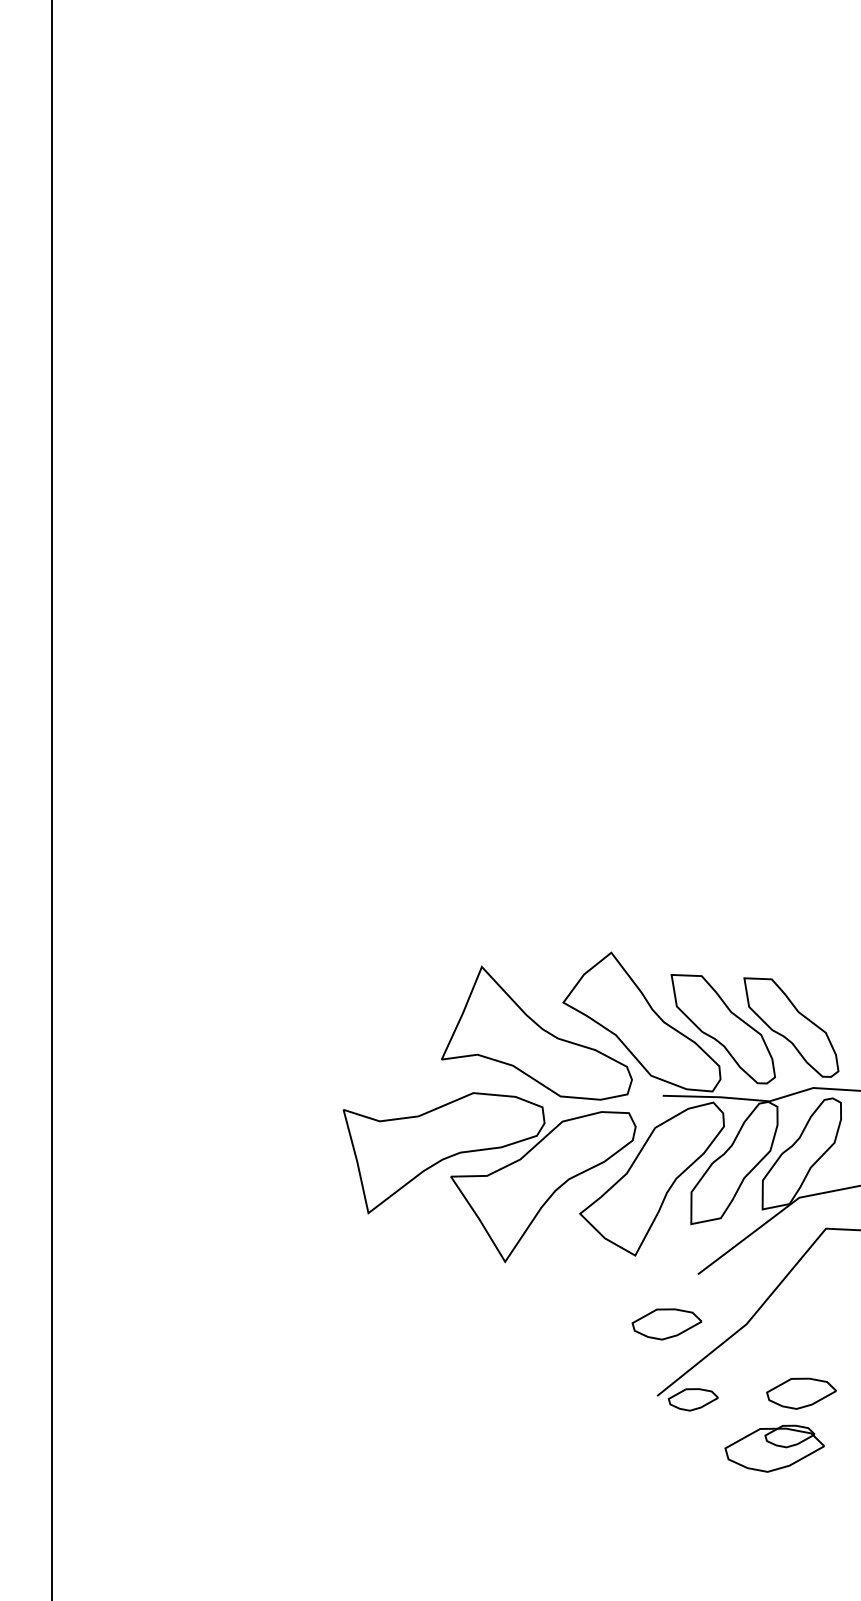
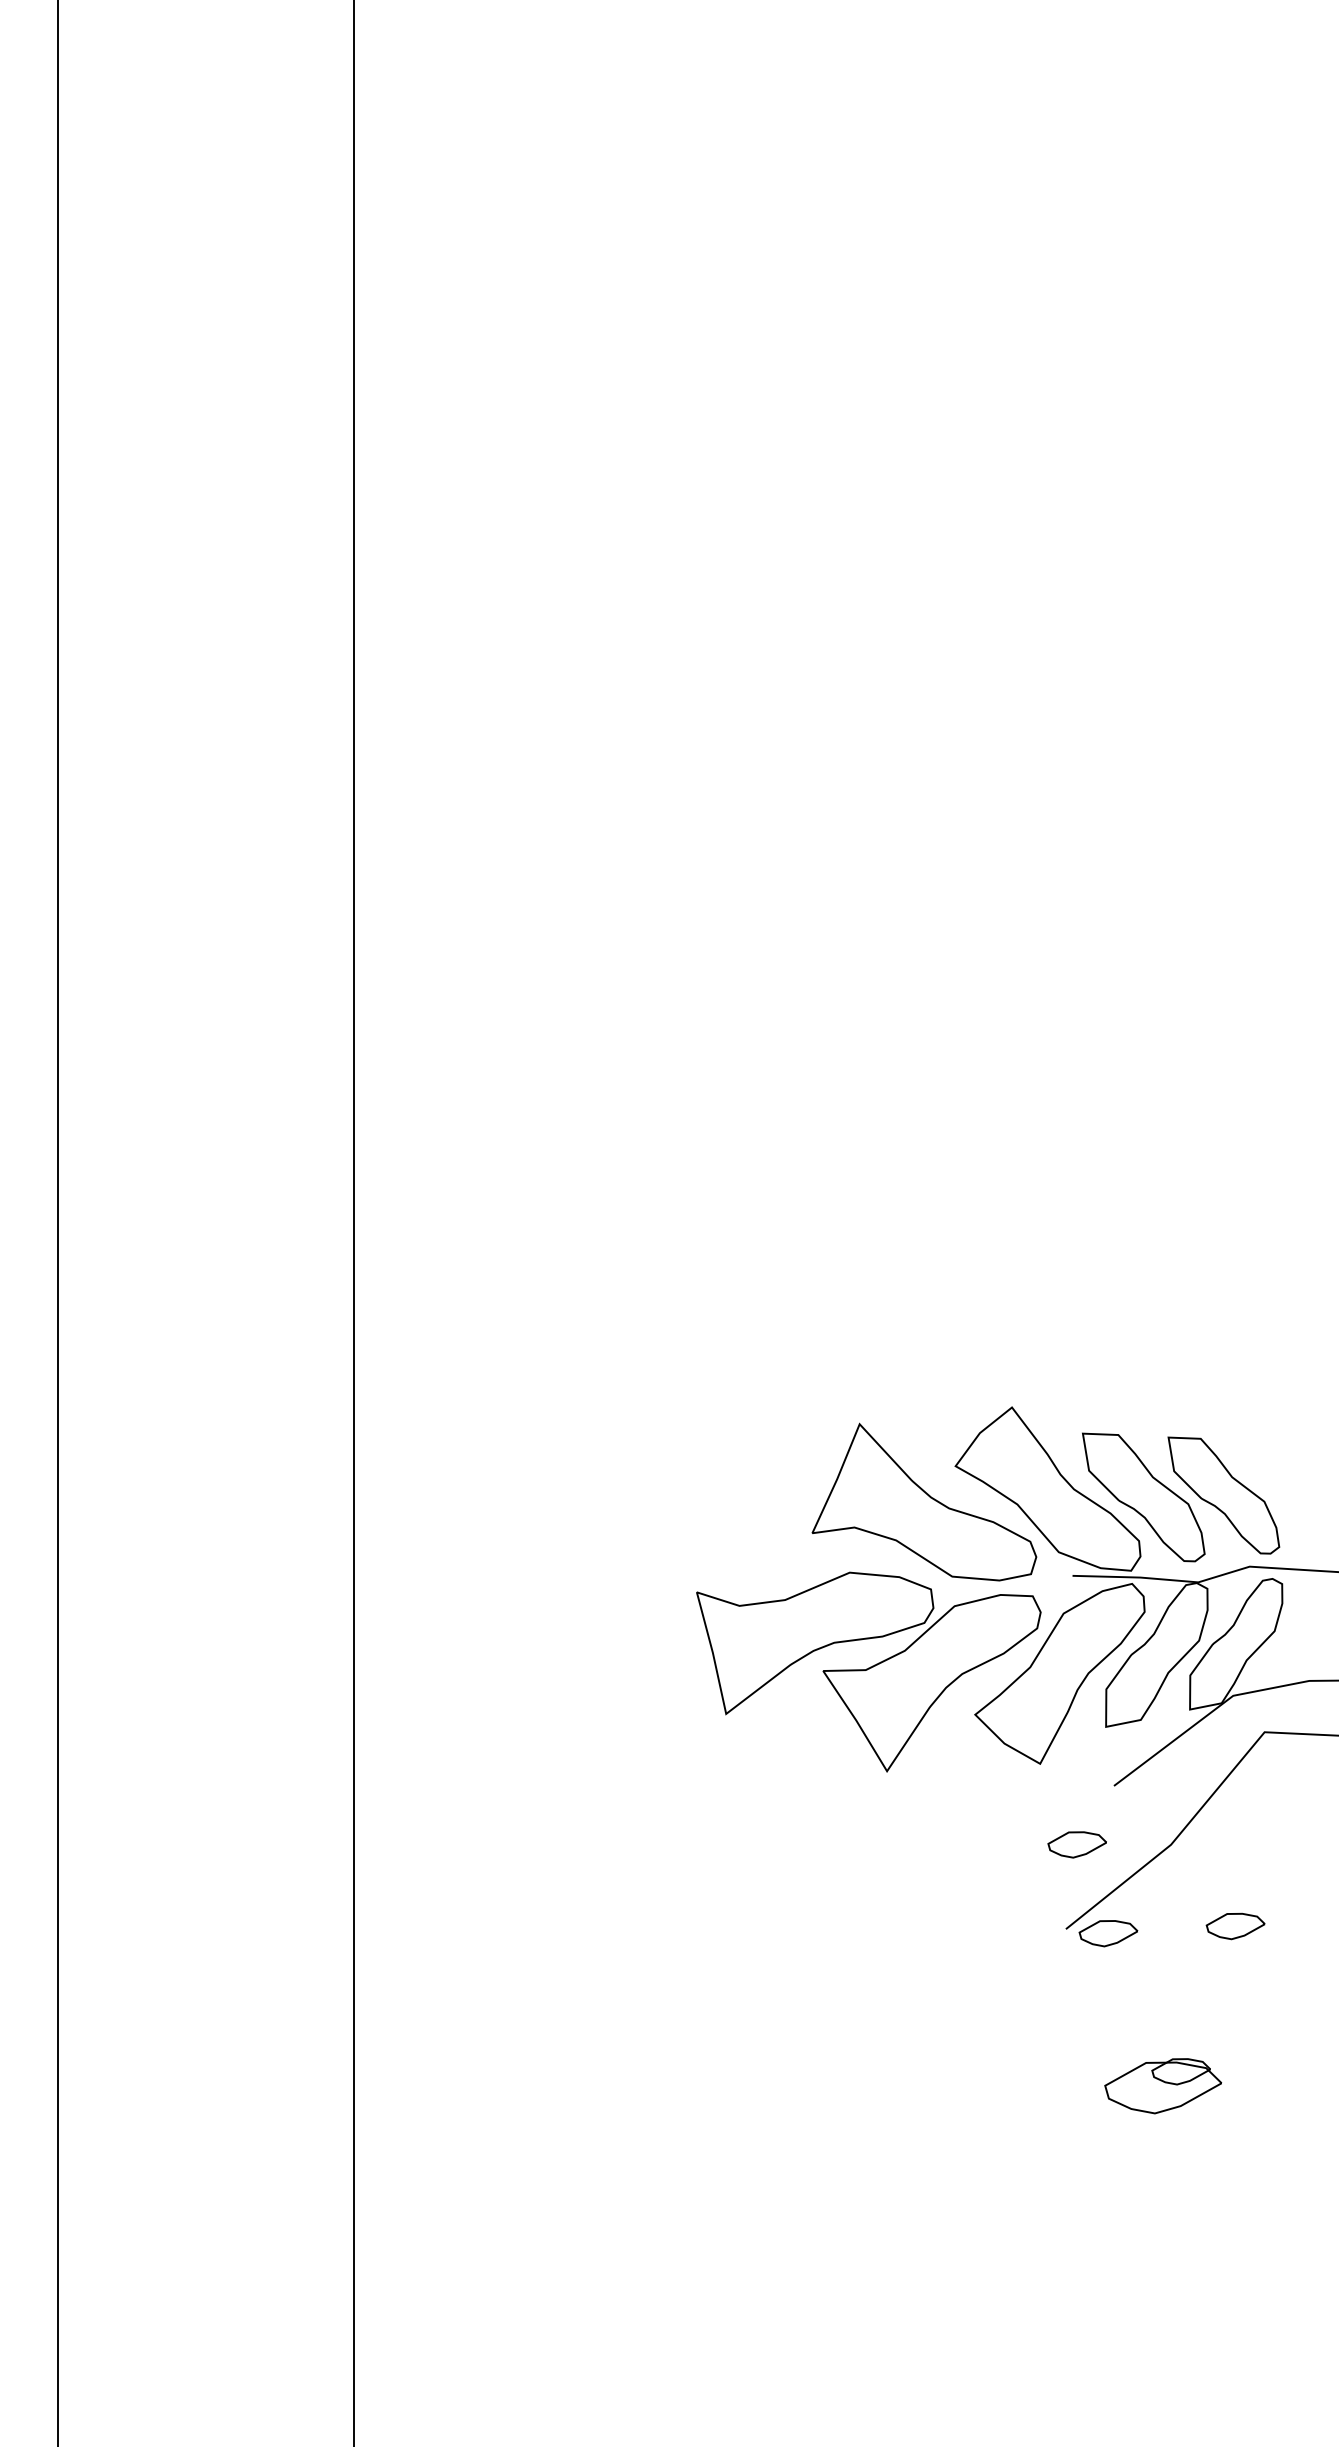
part: (666, 1324) -> (1076, 1844), size x0.71
part: (801, 1393) -> (1235, 1926), size x0.71
part: (774, 1449) -> (1163, 2086), moved

